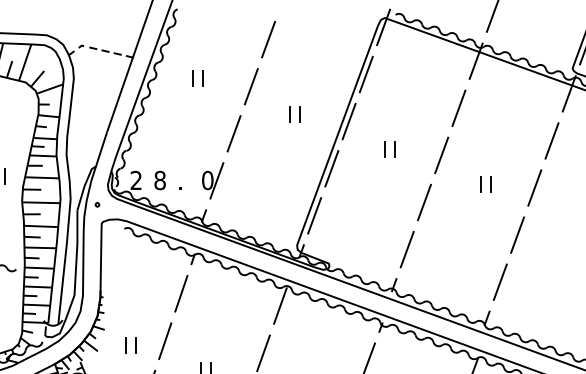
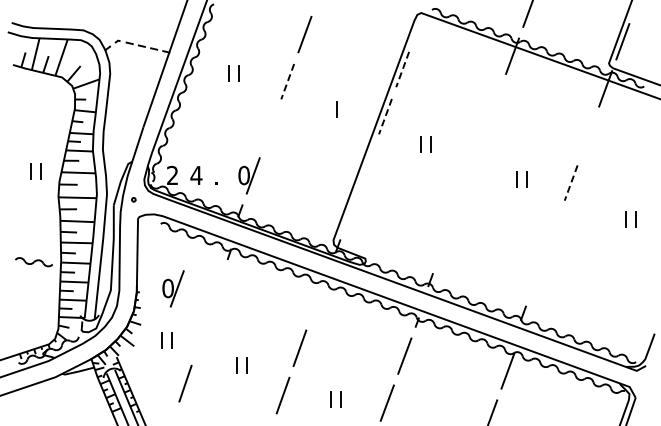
line: (383, 27) -> (419, 22), removed
line: (366, 74) -> (402, 69), solid -> dashed
line: (251, 86) -> (287, 81), solid -> dashed
line: (458, 108) -> (494, 103), removed
line: (290, 114) -> (326, 109), removed
line: (349, 121) -> (385, 116), solid -> dashed
line: (234, 133) -> (270, 128), removed
line: (551, 140) -> (587, 135), removed
line: (441, 155) -> (477, 150), removed
line: (331, 168) -> (367, 163), removed
text: (160, 180) -> (196, 175), 8 -> 4
line: (535, 188) -> (571, 183), solid -> dashed
line: (424, 202) -> (460, 197), removed
line: (314, 215) -> (350, 210), removed
line: (517, 234) -> (553, 229), removed
line: (407, 249) -> (443, 244), removed
line: (500, 281) -> (536, 276), removed
part: (137, 293) -> (173, 288), added
line: (181, 293) -> (217, 288), removed
line: (280, 305) -> (316, 300), removed
line: (165, 341) -> (201, 336), removed

